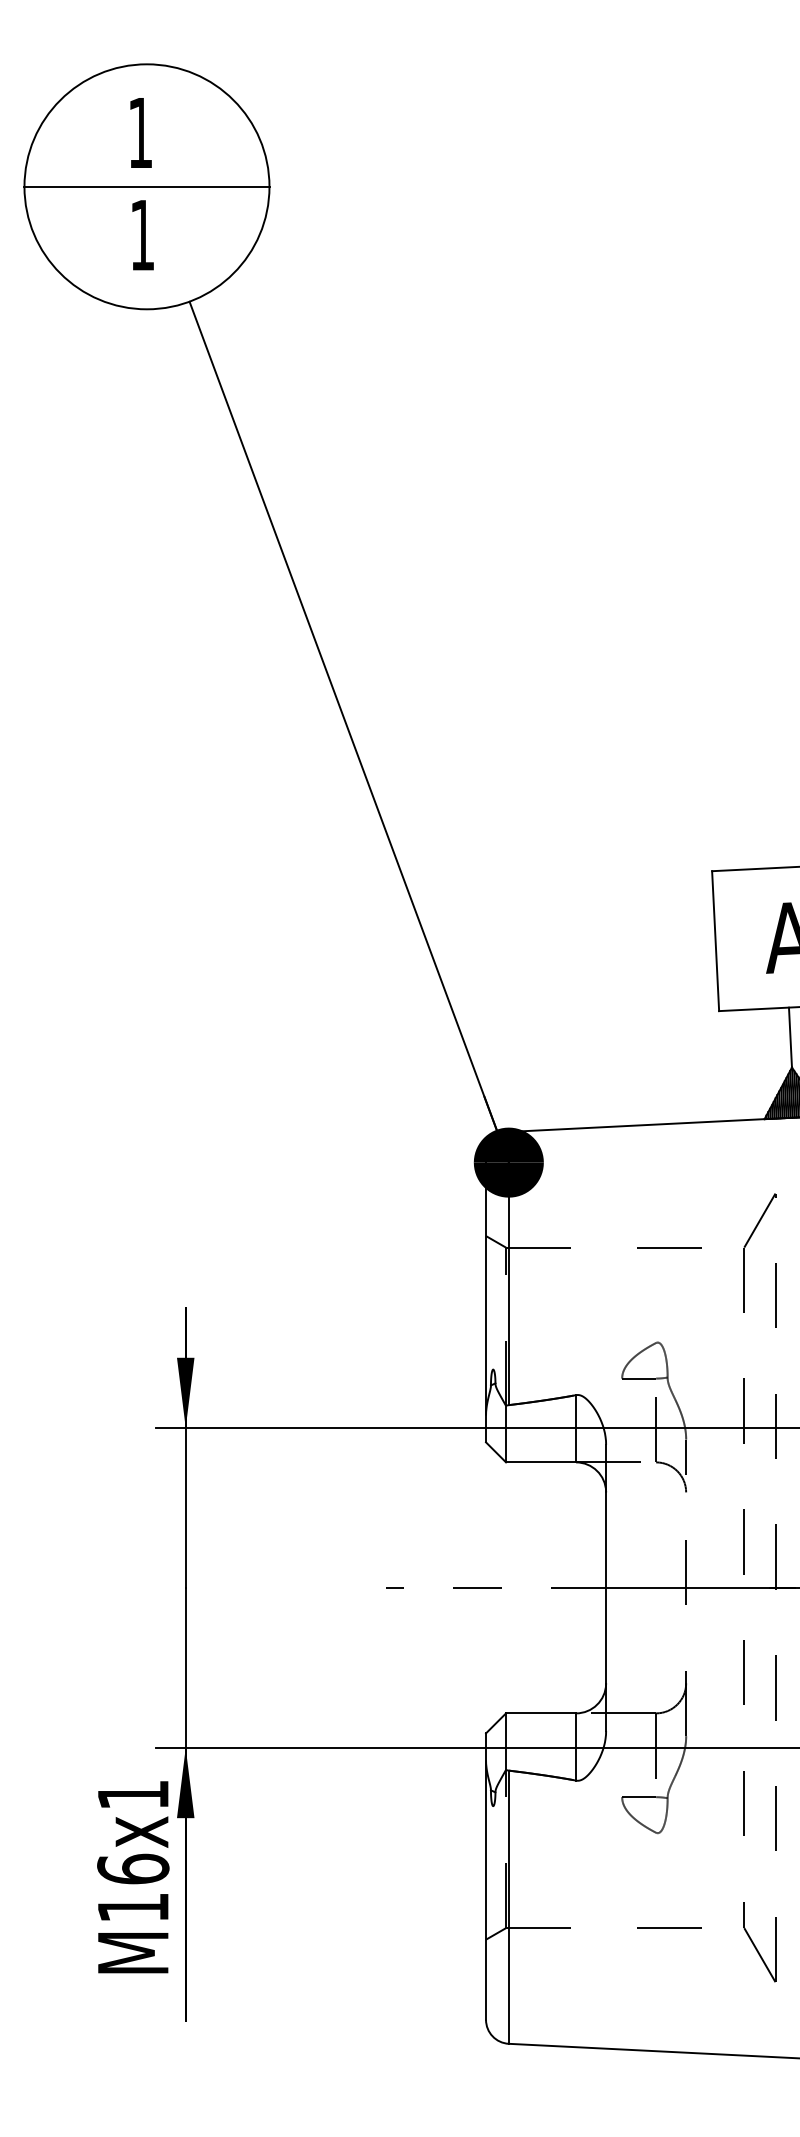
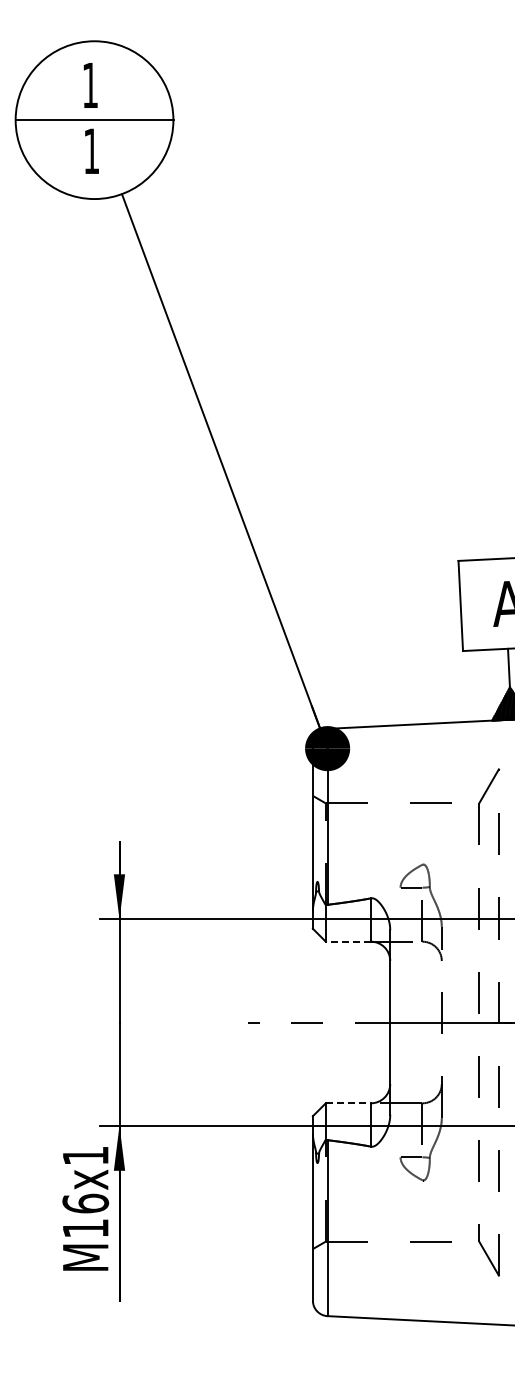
line: (541, 1462) -> (348, 941), solid -> dashed
line: (541, 1713) -> (348, 1103), solid -> dashed

